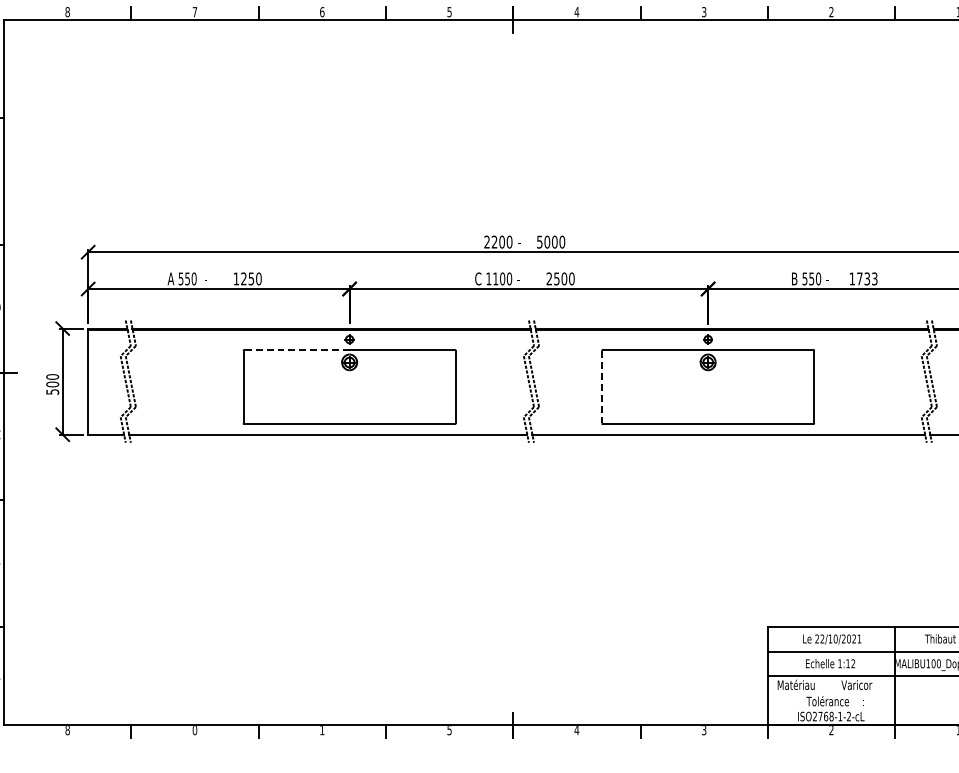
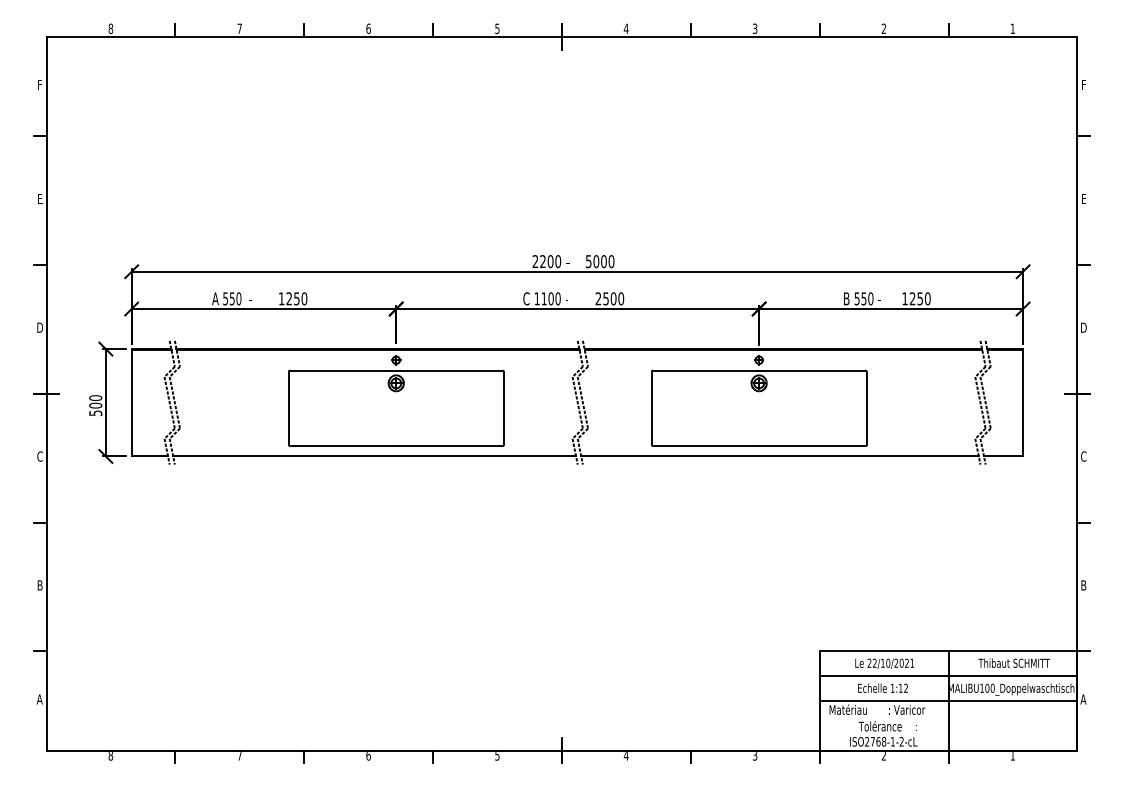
text: (866, 278) -> (919, 298), 1733 -> 1250
line: (297, 349) -> (343, 370), dashed -> solid
line: (601, 387) -> (651, 408), dashed -> solid
text: (194, 731) -> (239, 756), 0 -> 7
text: (322, 731) -> (368, 756), 1 -> 6

